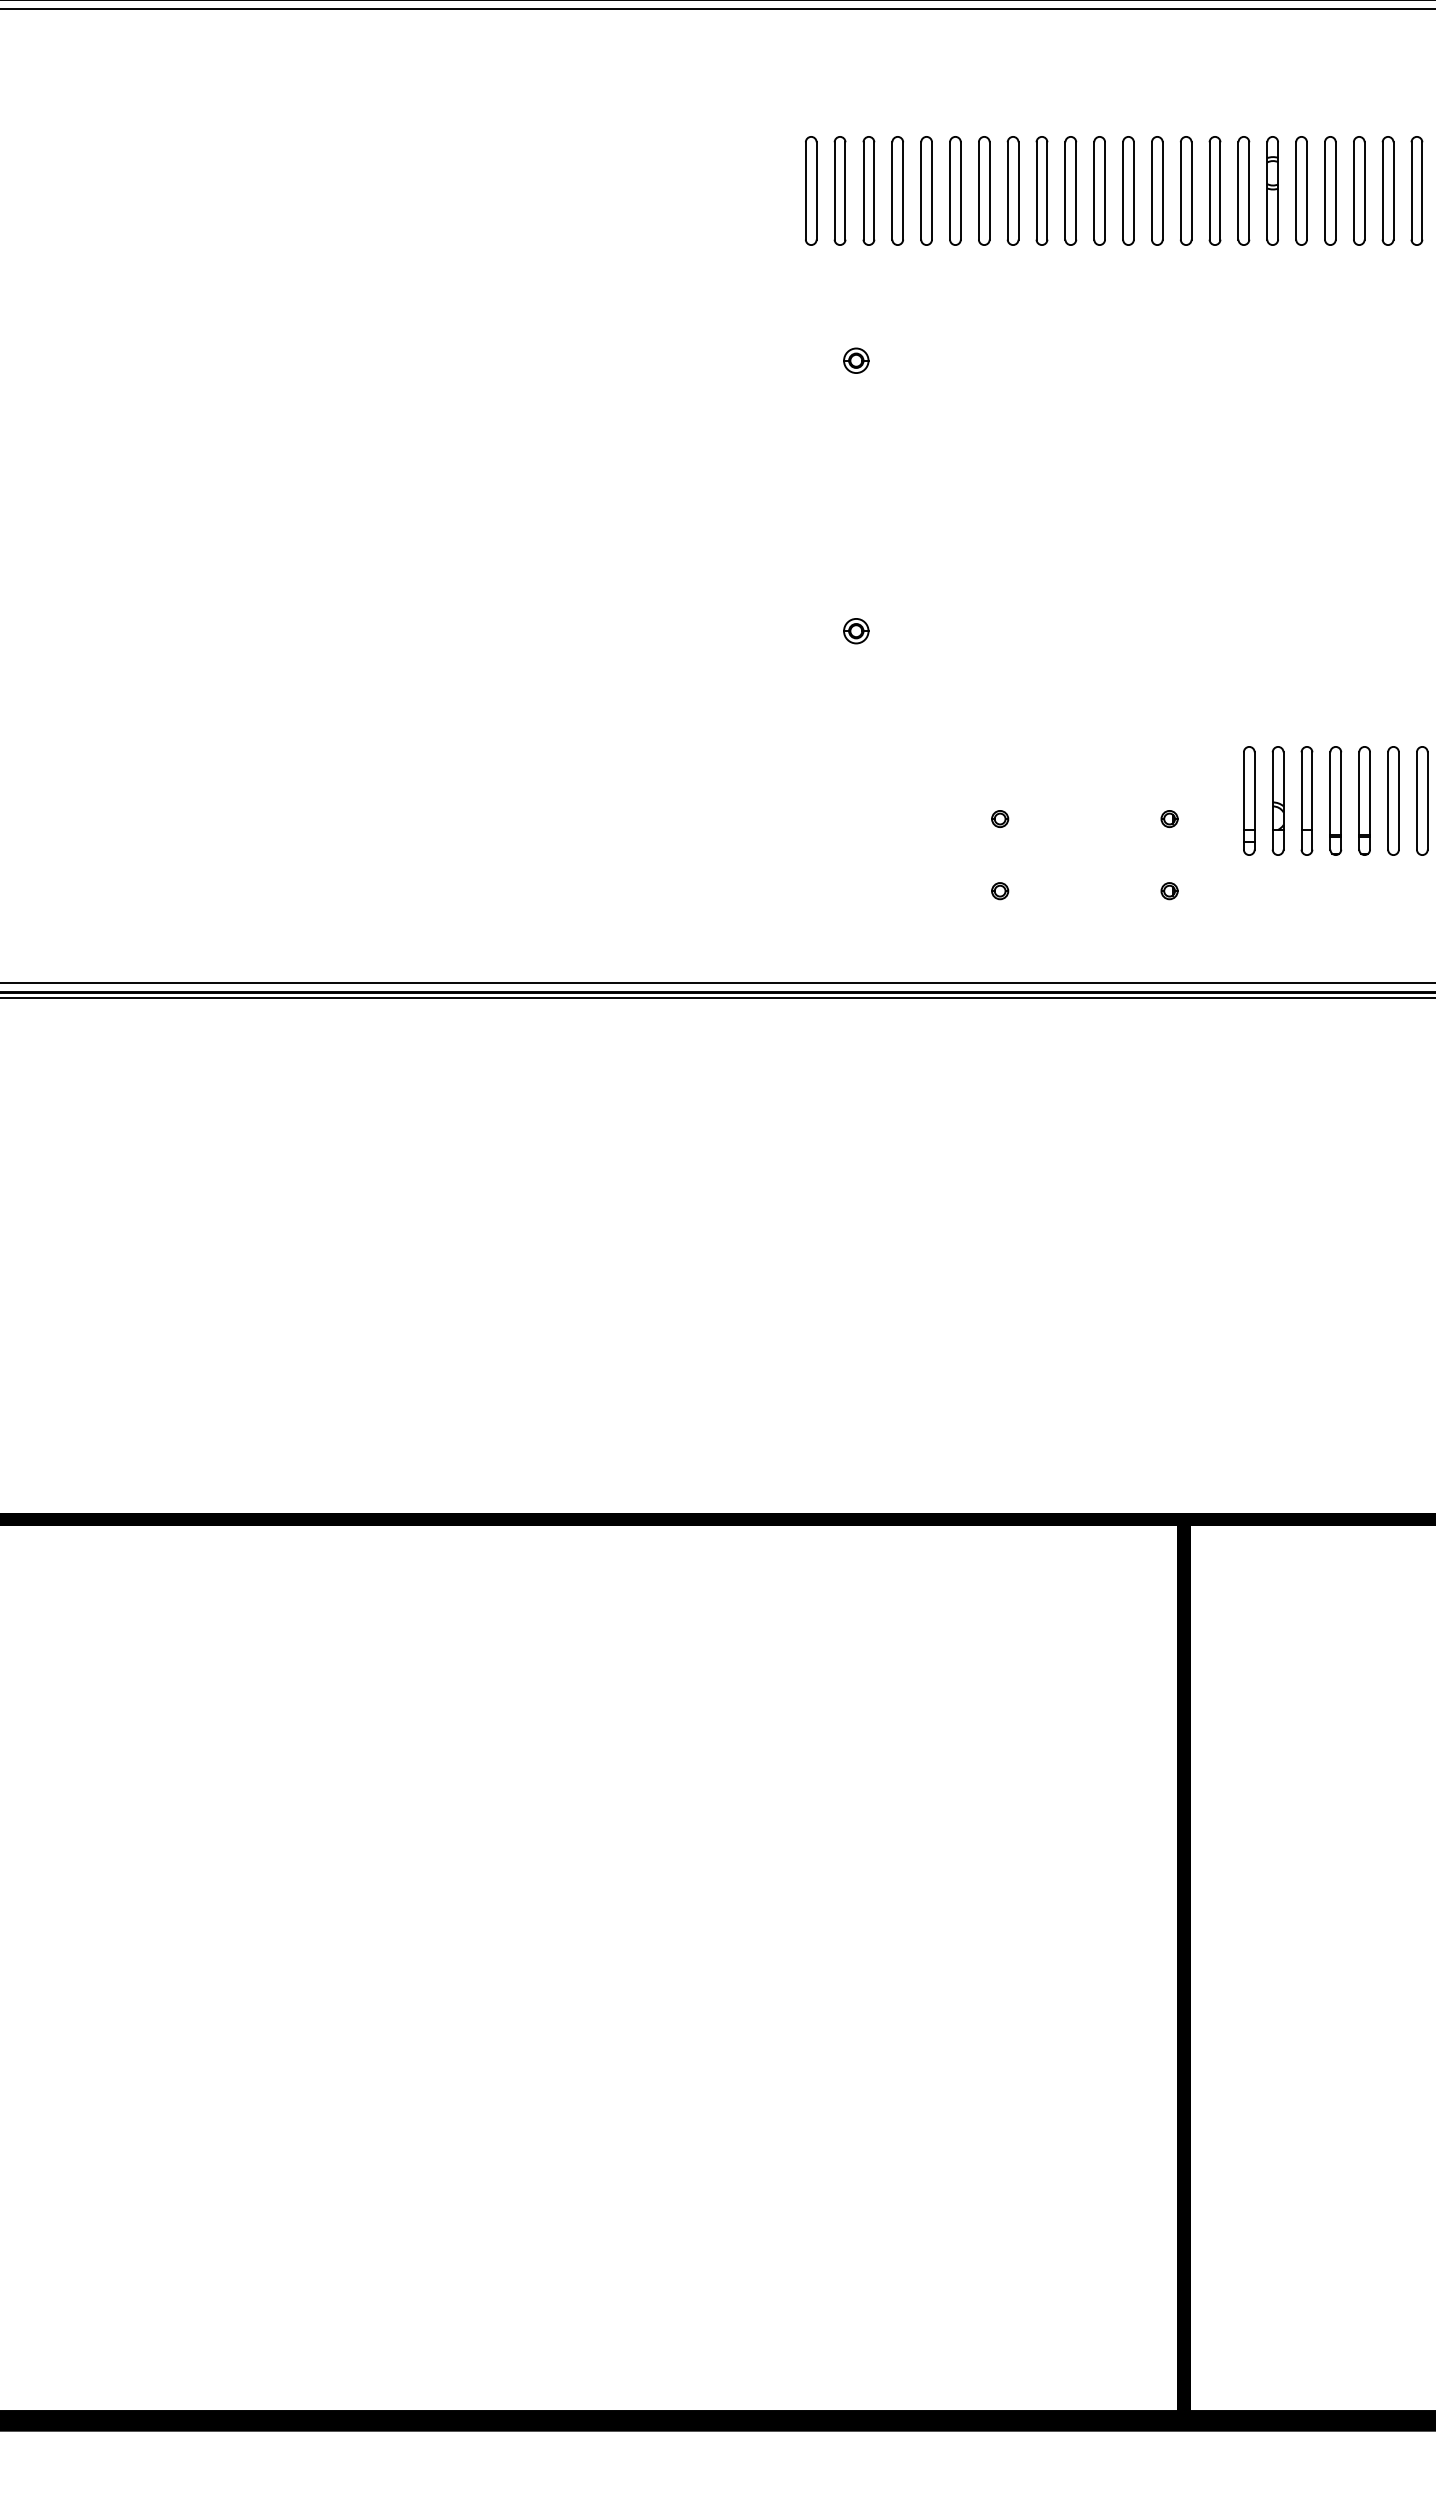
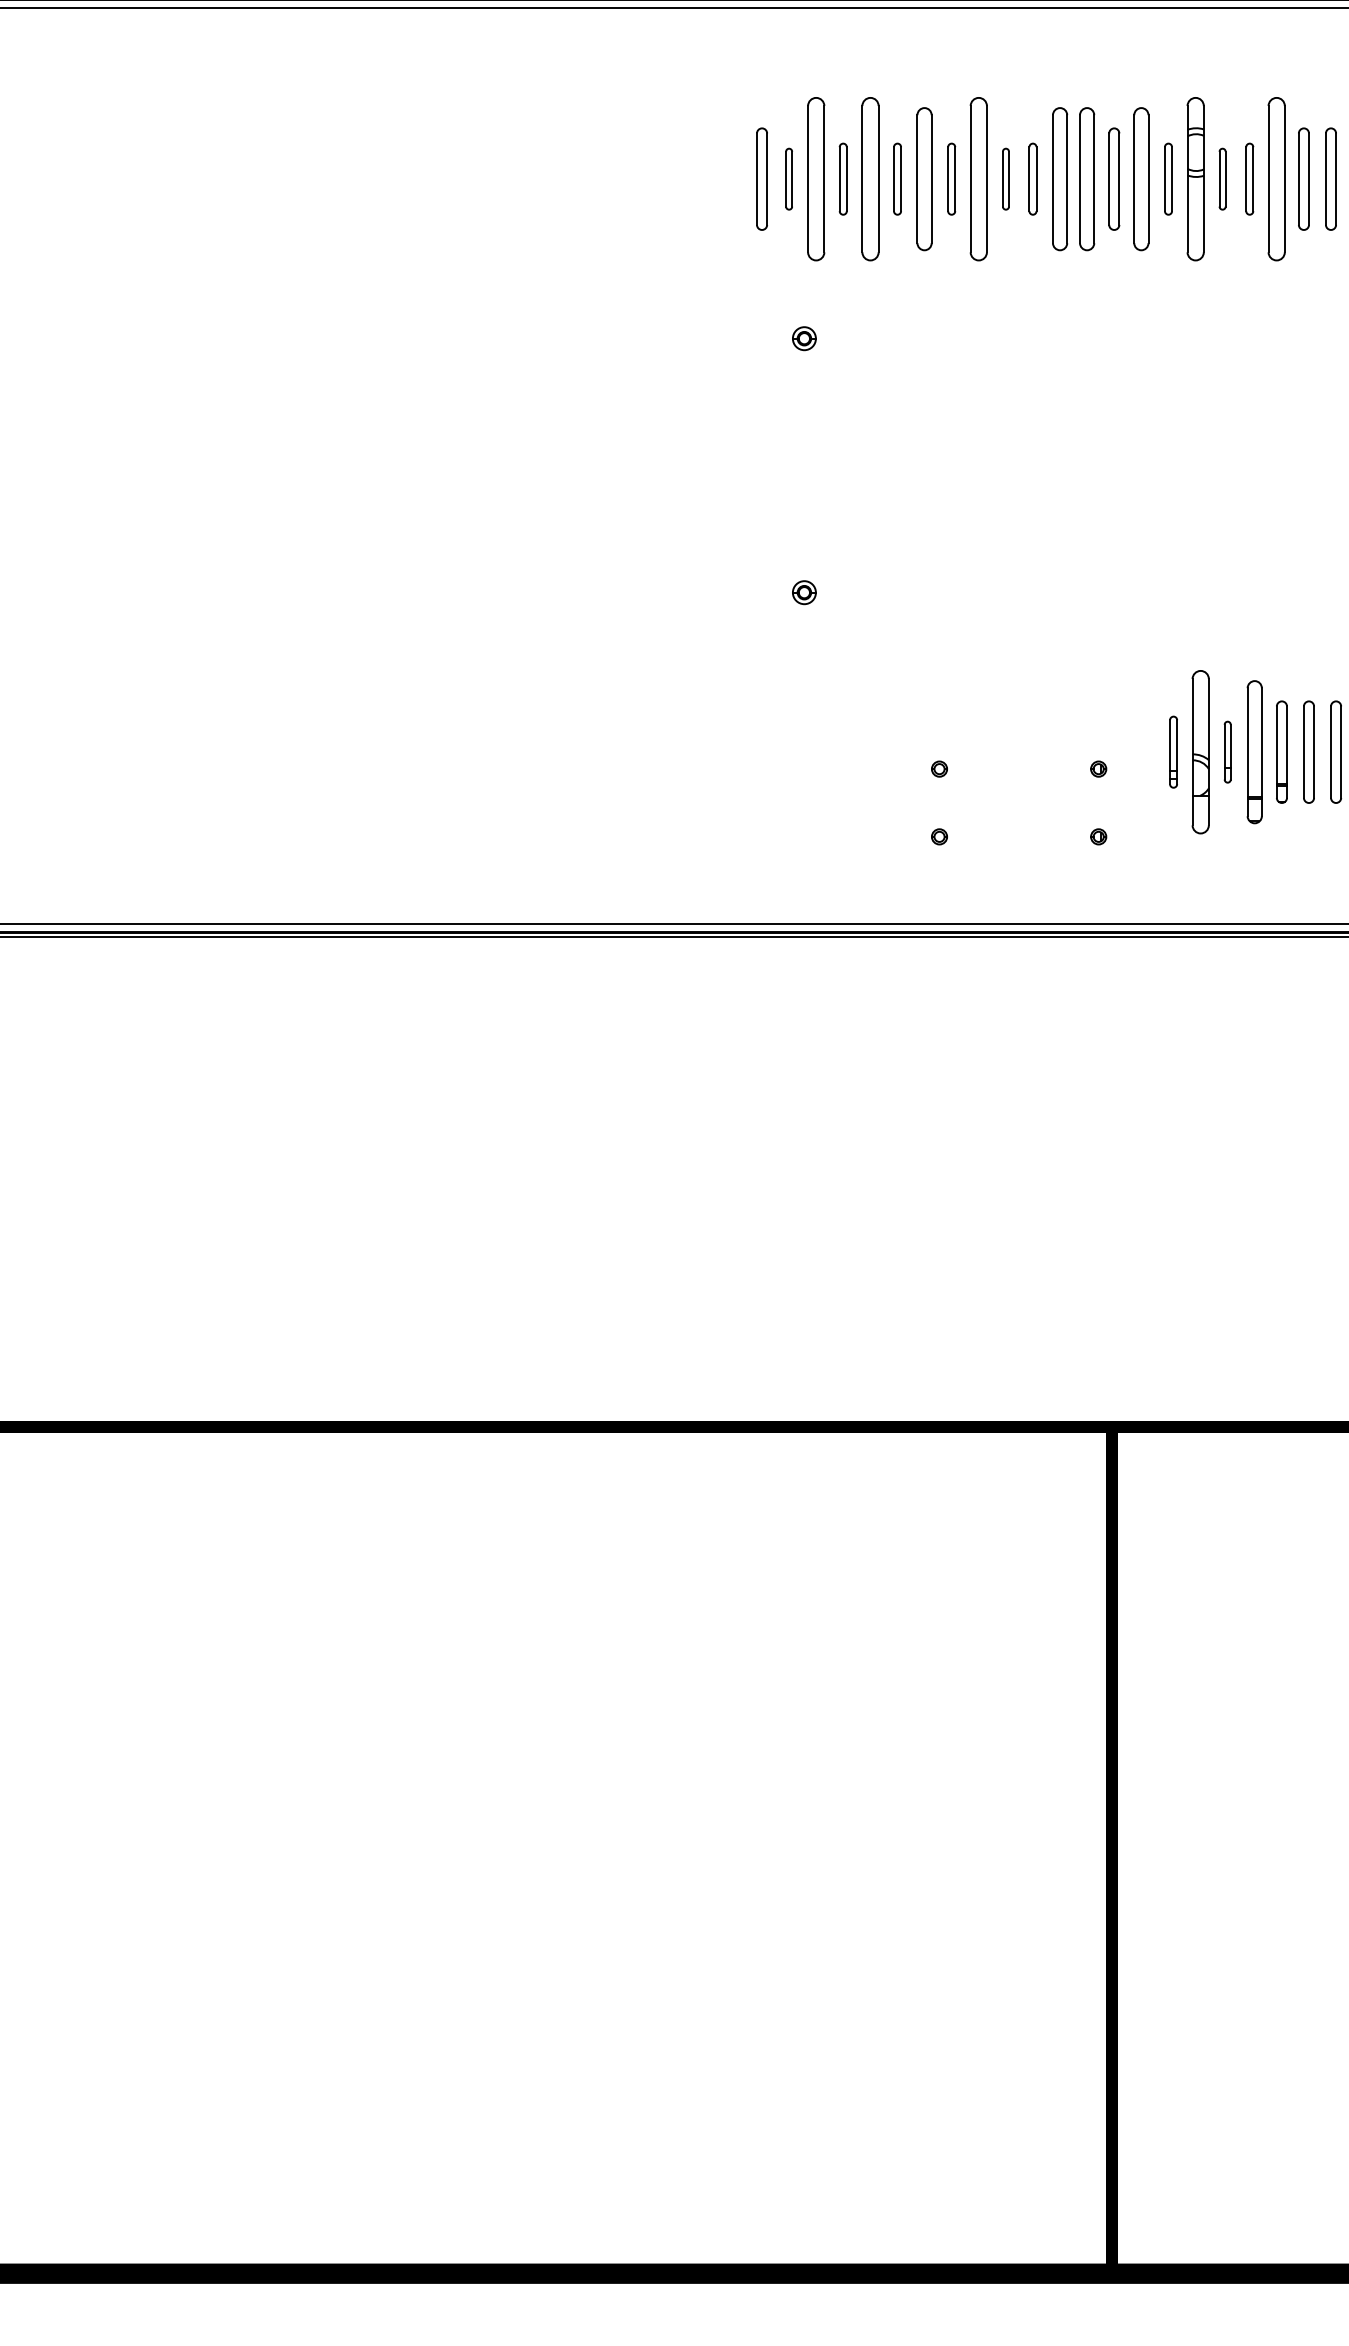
part: (839, 190) -> (788, 178), size x0.6
part: (868, 190) -> (815, 178), size x1.6
part: (897, 190) -> (843, 178), size x0.7
part: (926, 190) -> (870, 178), size x1.6
part: (955, 190) -> (897, 178), size x0.7
part: (984, 190) -> (924, 178), size x1.4
part: (1012, 190) -> (951, 178), size x0.7
part: (1041, 190) -> (978, 178), size x1.6
part: (1070, 190) -> (1005, 178), size x0.6
part: (1099, 190) -> (1032, 178), size x0.7
part: (1128, 190) -> (1060, 178), size x1.4
part: (1157, 190) -> (1087, 178), size x1.4
part: (1214, 190) -> (1140, 178), size x1.4
part: (1243, 190) -> (1168, 178), size x0.7
part: (1272, 190) -> (1195, 178), size x1.6
part: (1301, 190) -> (1222, 178), size x0.6
part: (1330, 190) -> (1249, 178), size x0.7
part: (1359, 190) -> (1277, 178), size x1.6
part: (1249, 800) -> (1173, 751), size x0.7
part: (1277, 800) -> (1200, 751), size x1.6
part: (1306, 800) -> (1227, 751), size x0.6
part: (1335, 800) -> (1254, 751), size x1.4

